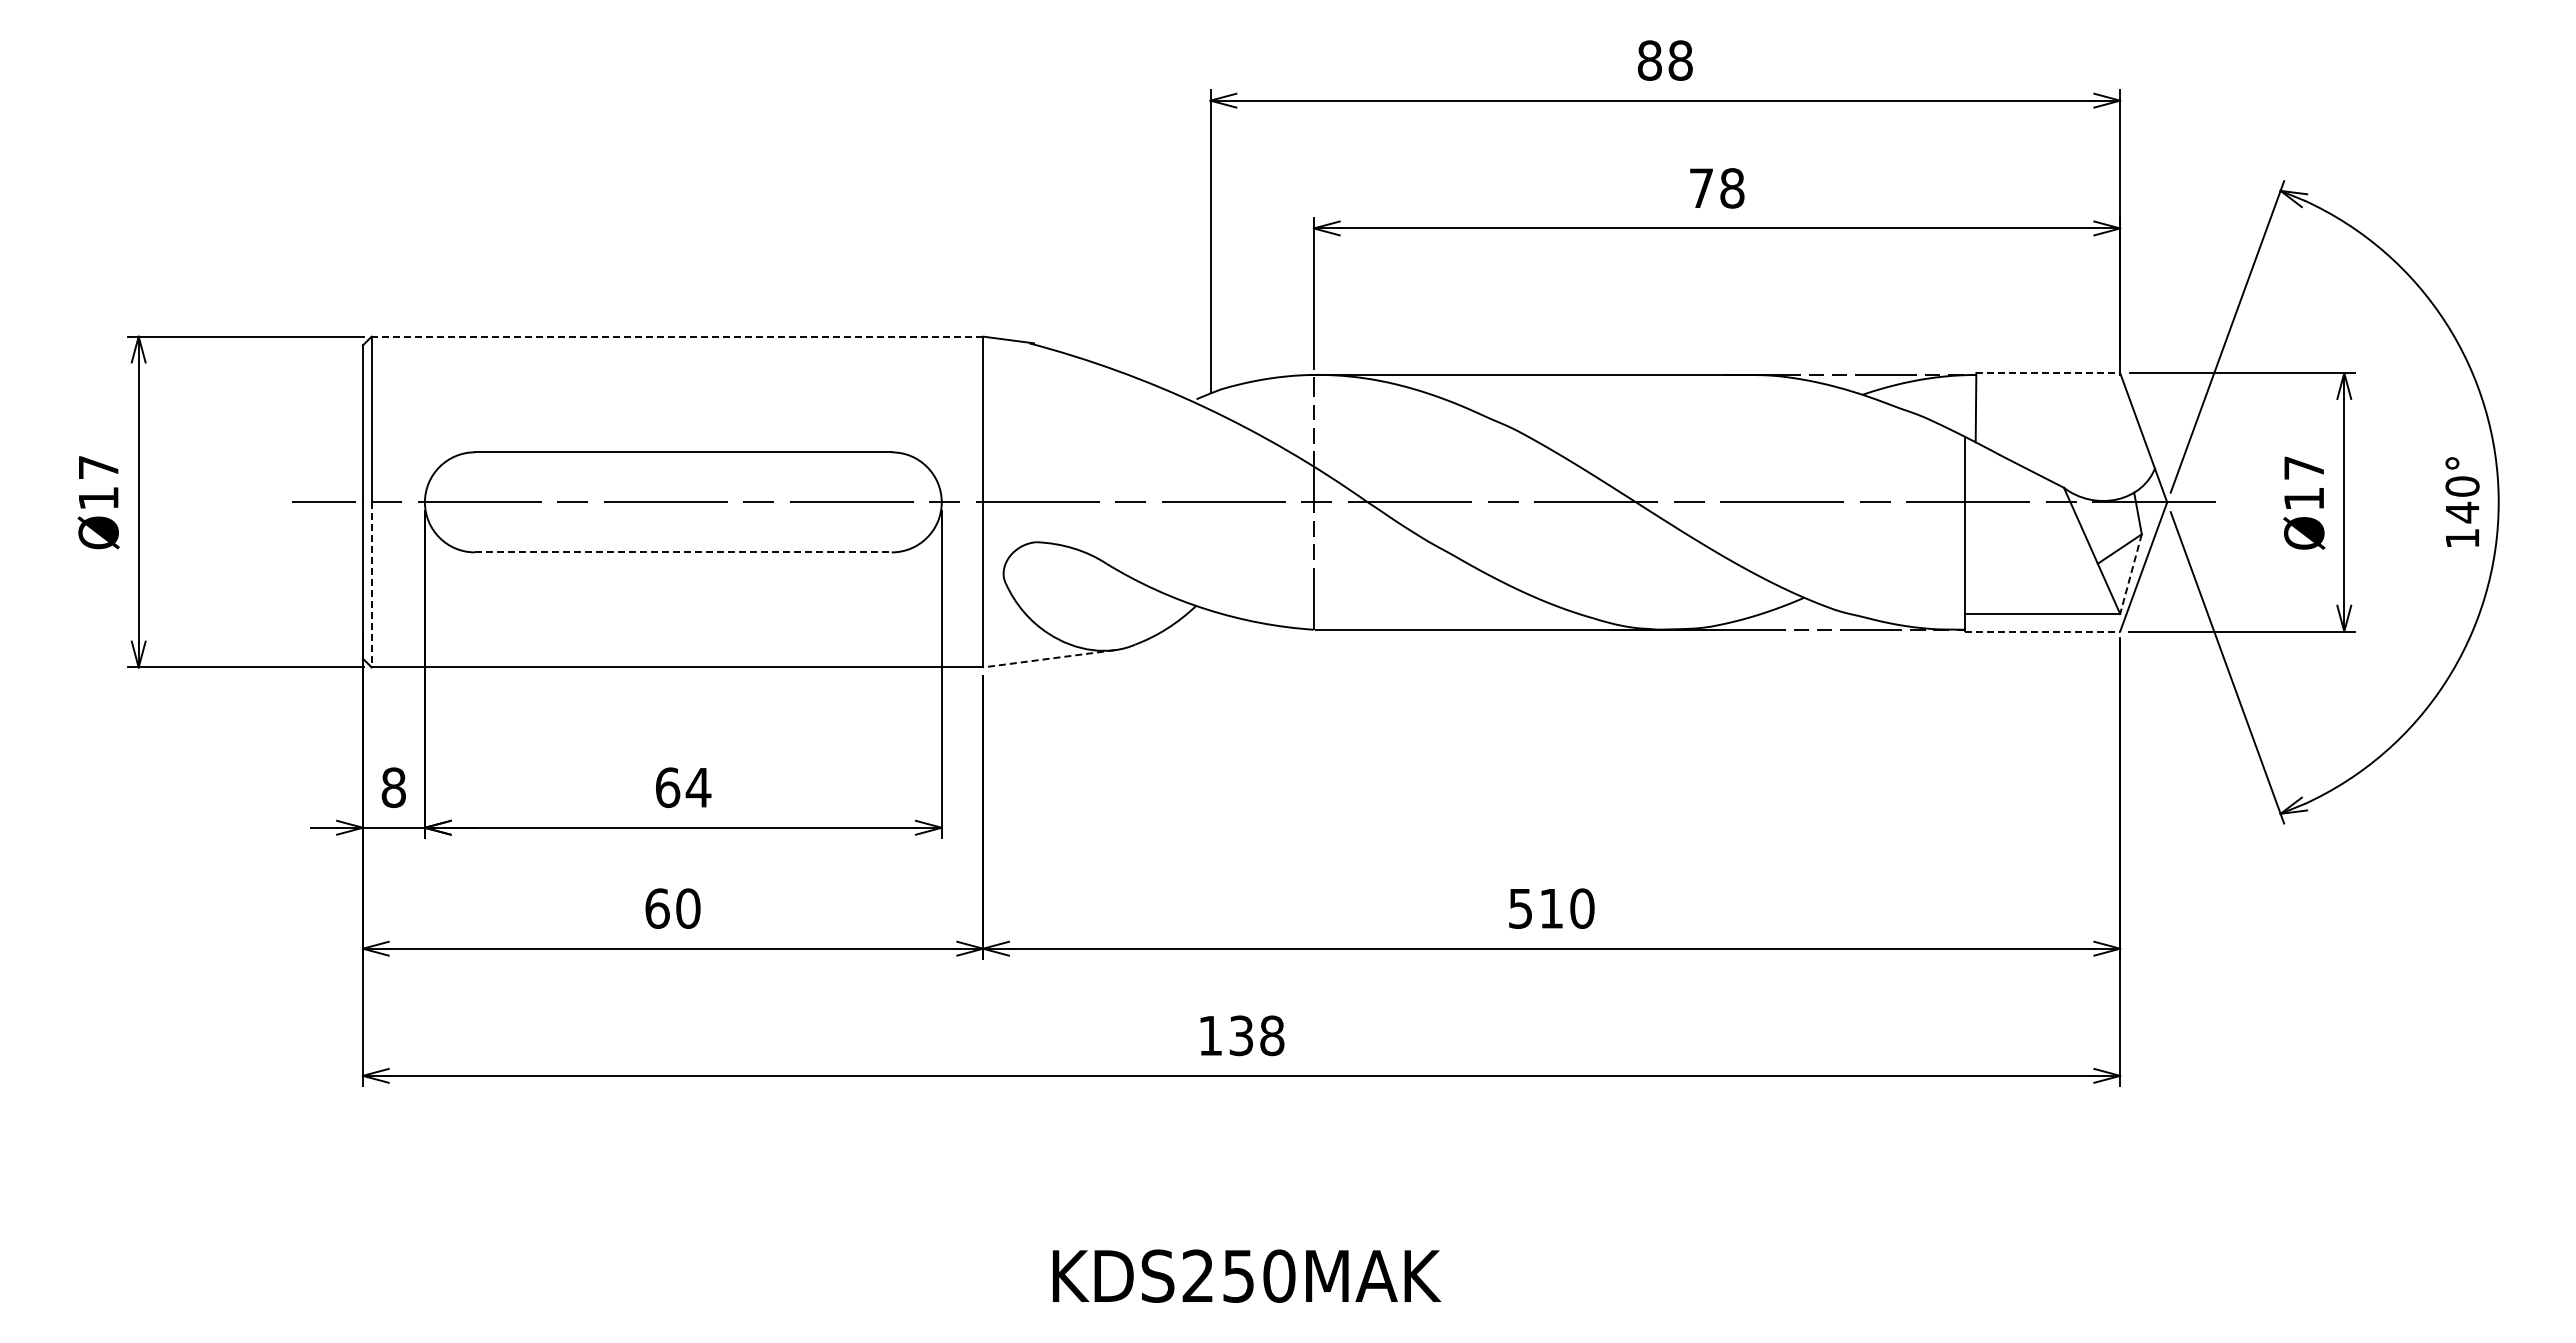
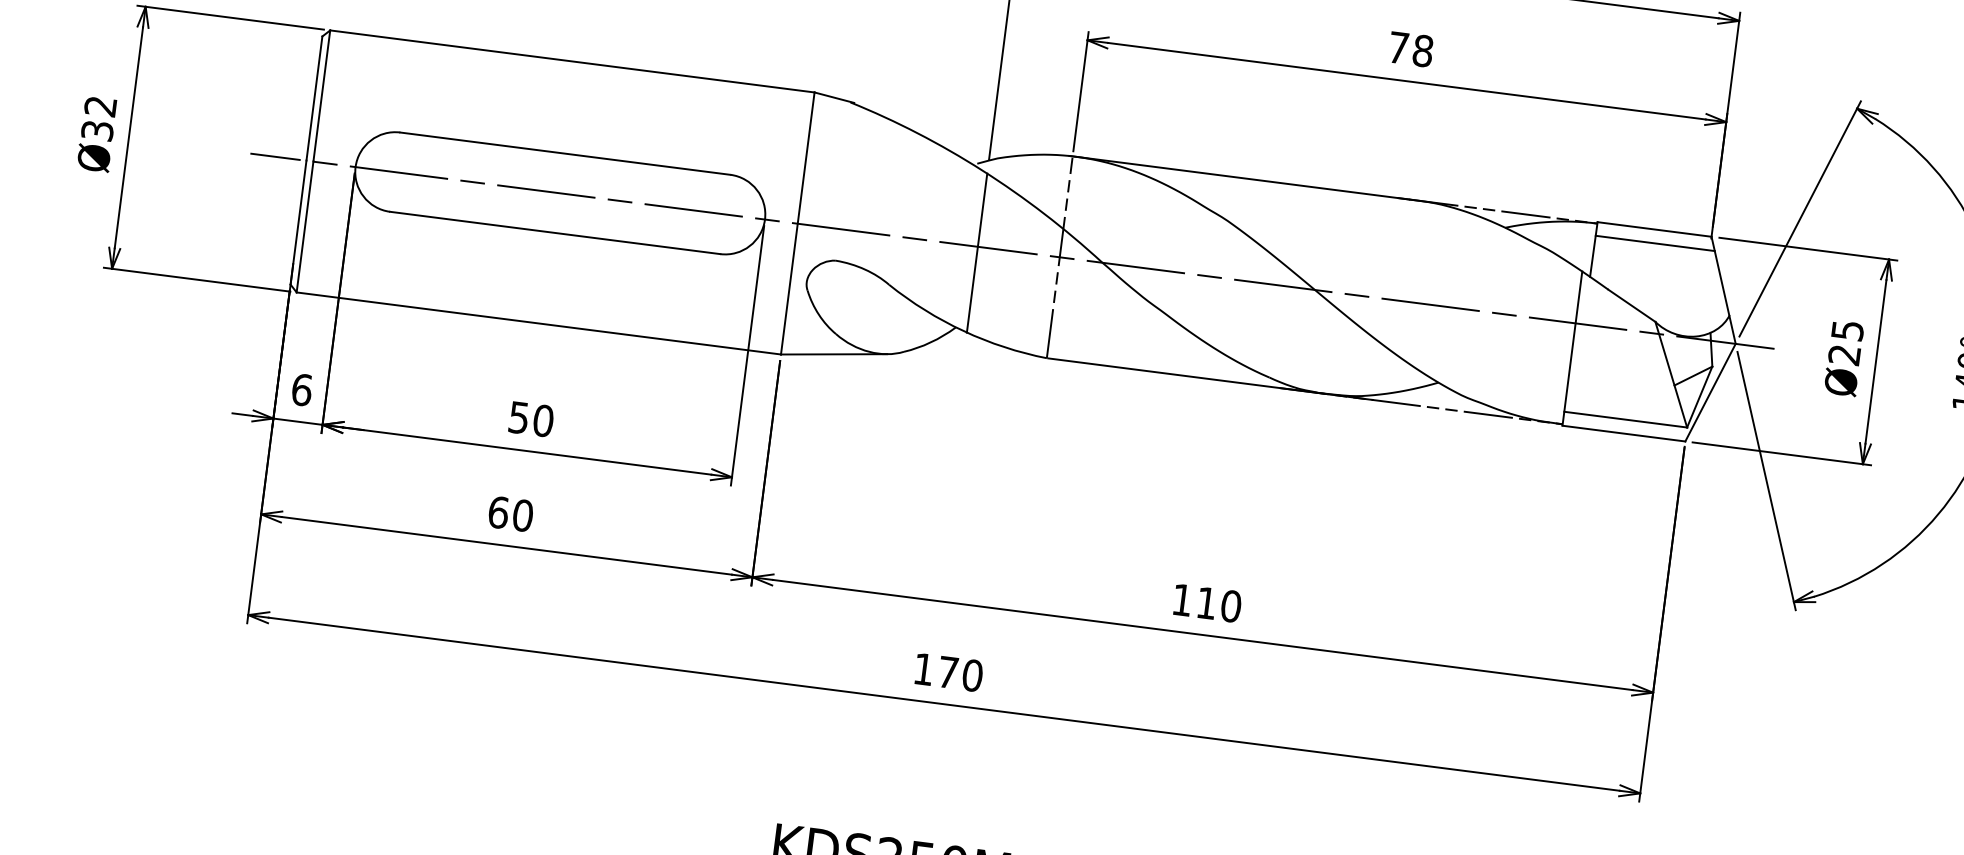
line: (677, 336) -> (572, 61), dashed -> solid
line: (2048, 373) -> (1654, 229), dashed -> solid
line: (2051, 390) -> (1655, 243), added
text: (98, 483) -> (98, 119), Ø17 -> Ø32
text: (2304, 483) -> (1846, 342), Ø17 -> Ø25
line: (1210, 509) -> (977, 252), added
line: (683, 552) -> (555, 233), dashed -> solid
line: (2130, 574) -> (1699, 397), dashed -> solid
line: (371, 584) -> (304, 226), dashed -> solid
line: (2042, 631) -> (1623, 433), dashed -> solid
line: (1048, 658) -> (833, 354), dashed -> solid
text: (393, 787) -> (301, 389), 8 -> 6
text: (683, 787) -> (531, 419), 64 -> 50
text: (1520, 908) -> (1182, 599), 510 -> 110
text: (1256, 1035) -> (960, 673), 138 -> 170

